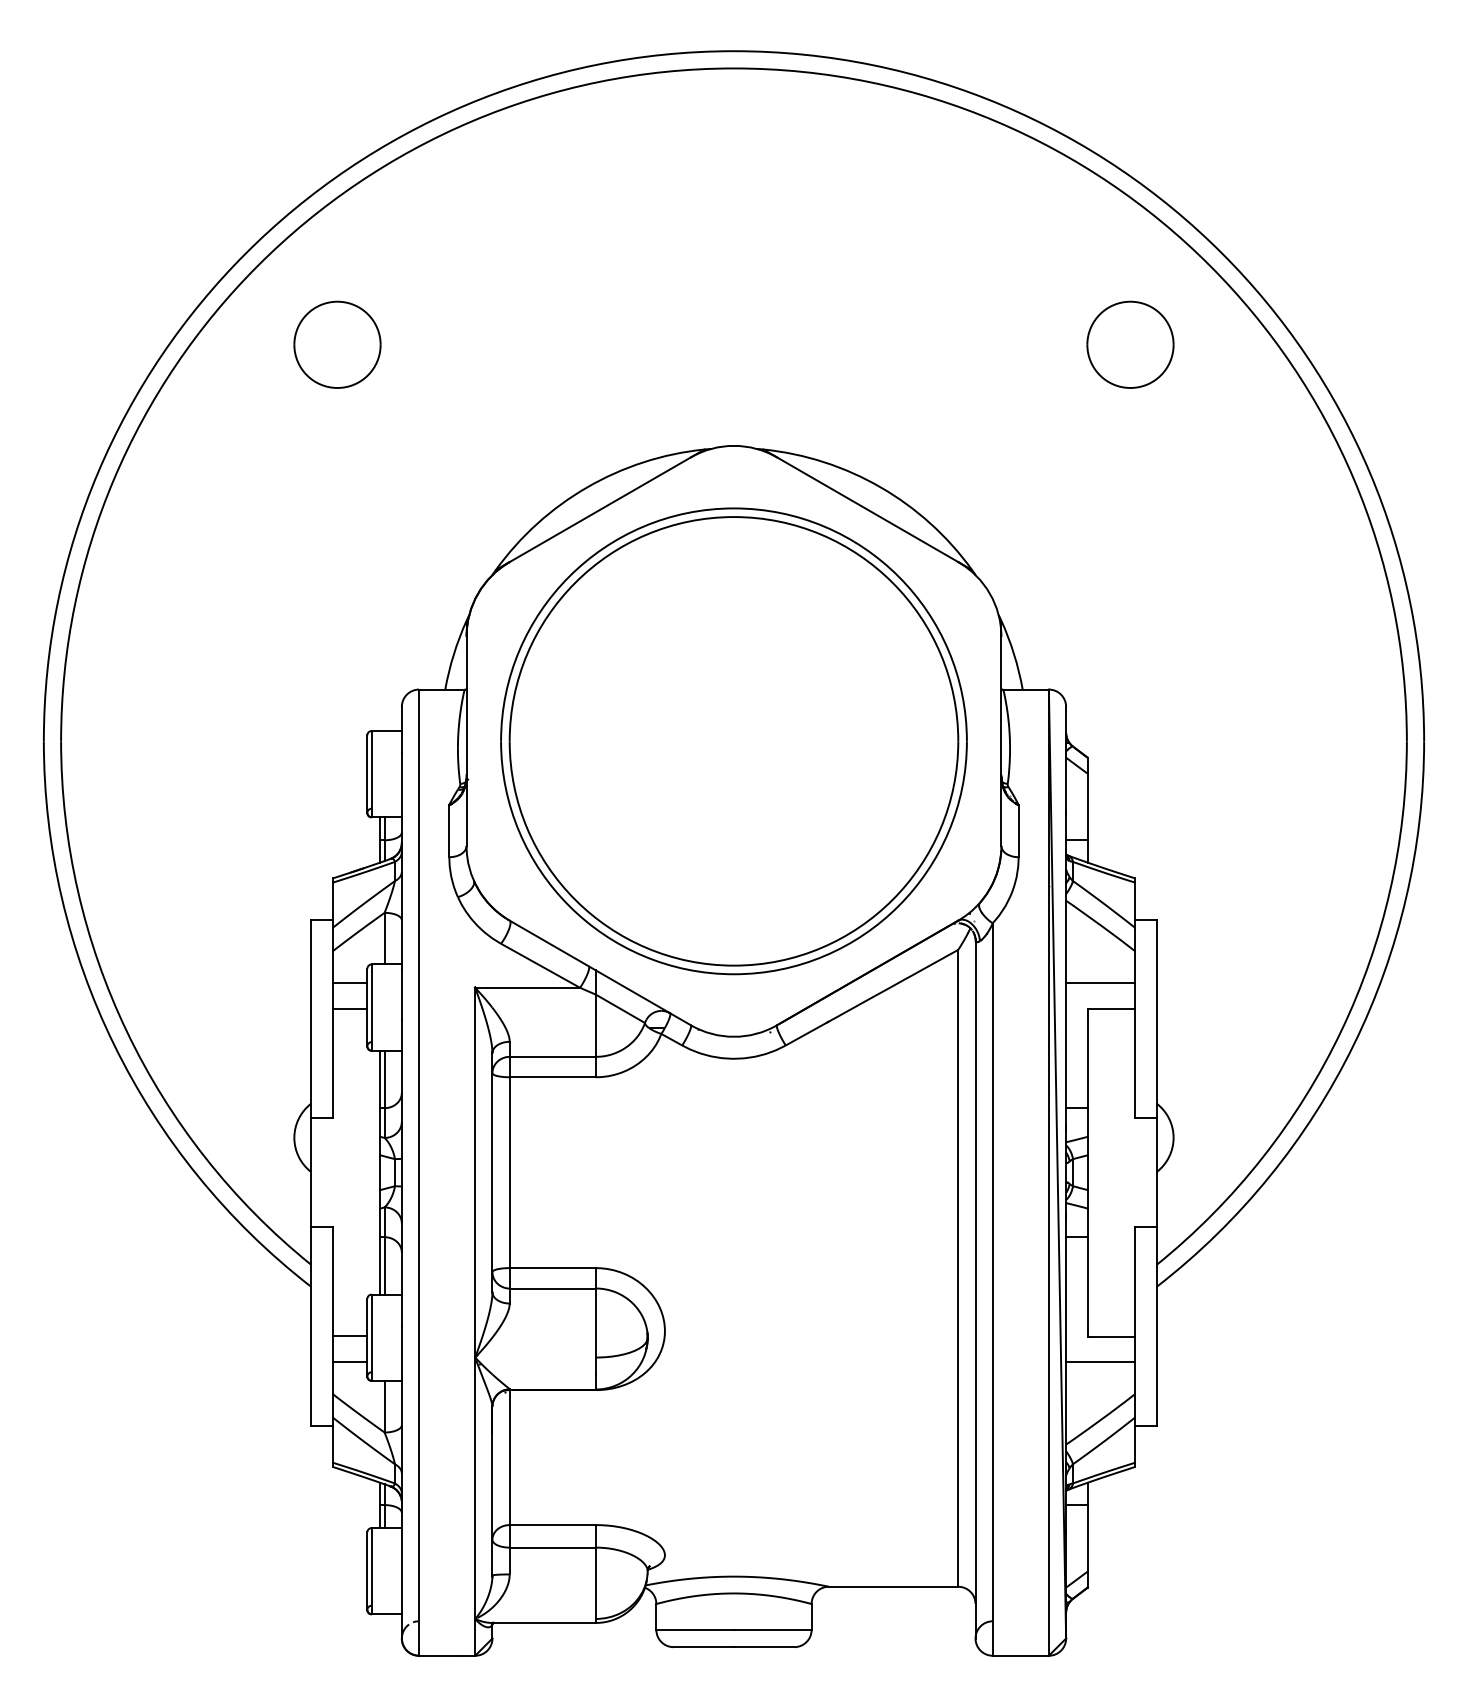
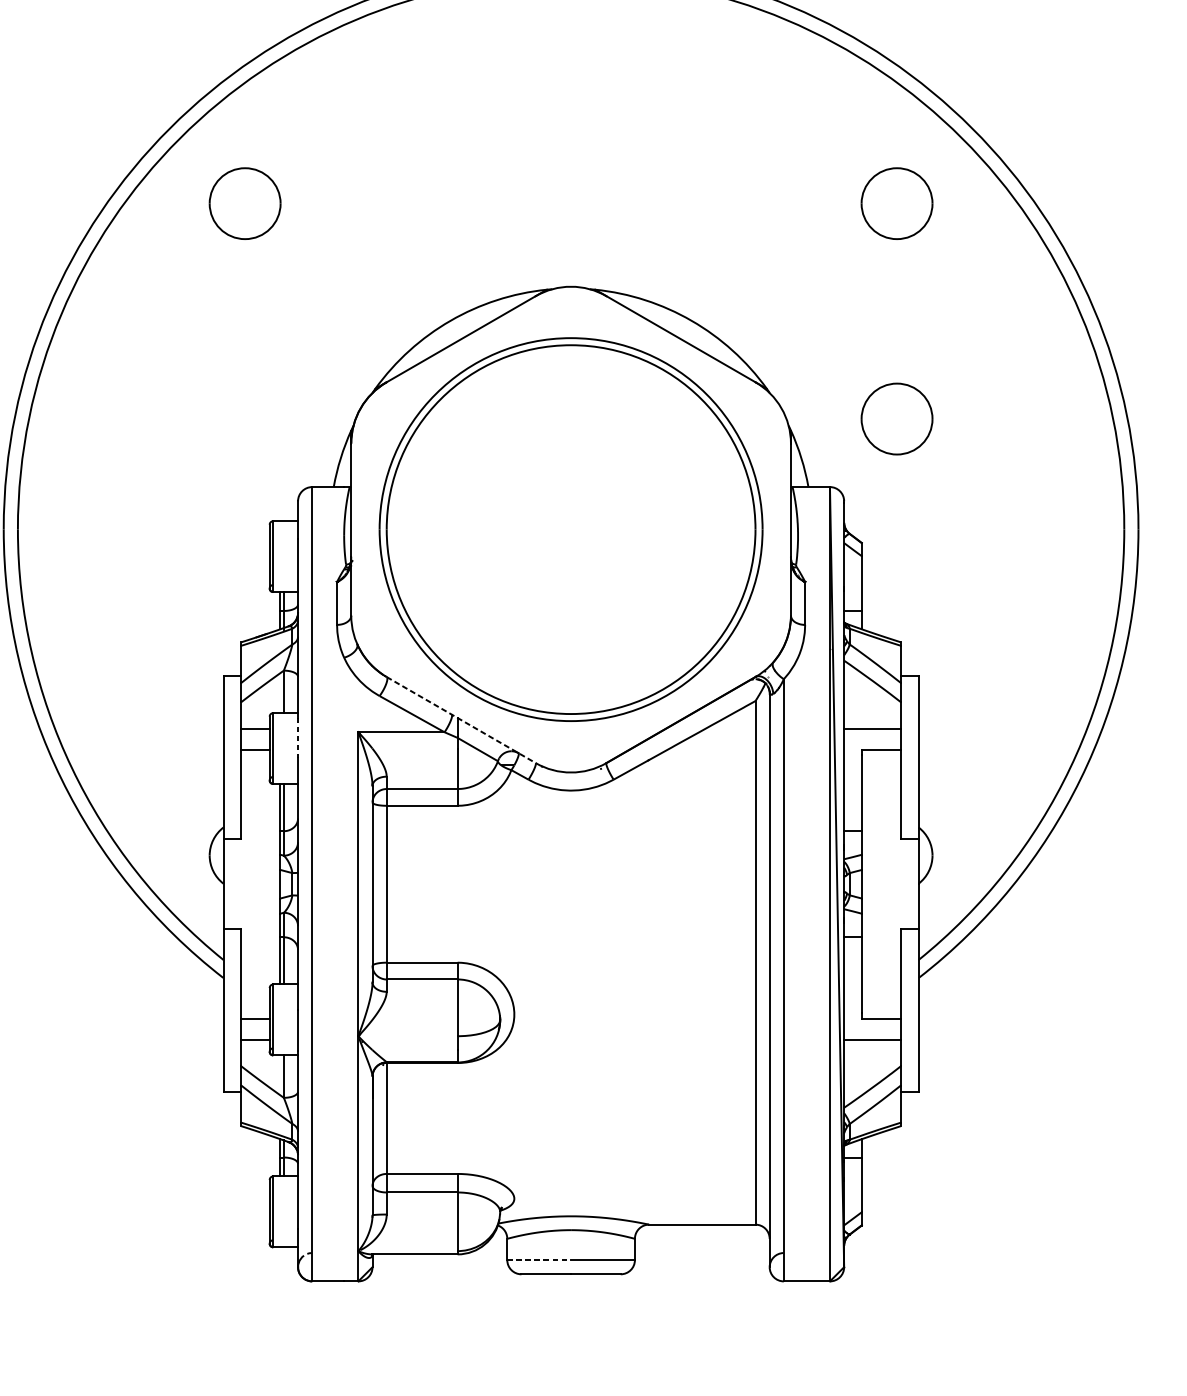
part: (1130, 606) -> (897, 418), added
line: (600, 972) -> (461, 719), solid -> dashed
line: (401, 994) -> (297, 737), solid -> dashed
line: (695, 1629) -> (539, 1259), solid -> dashed

